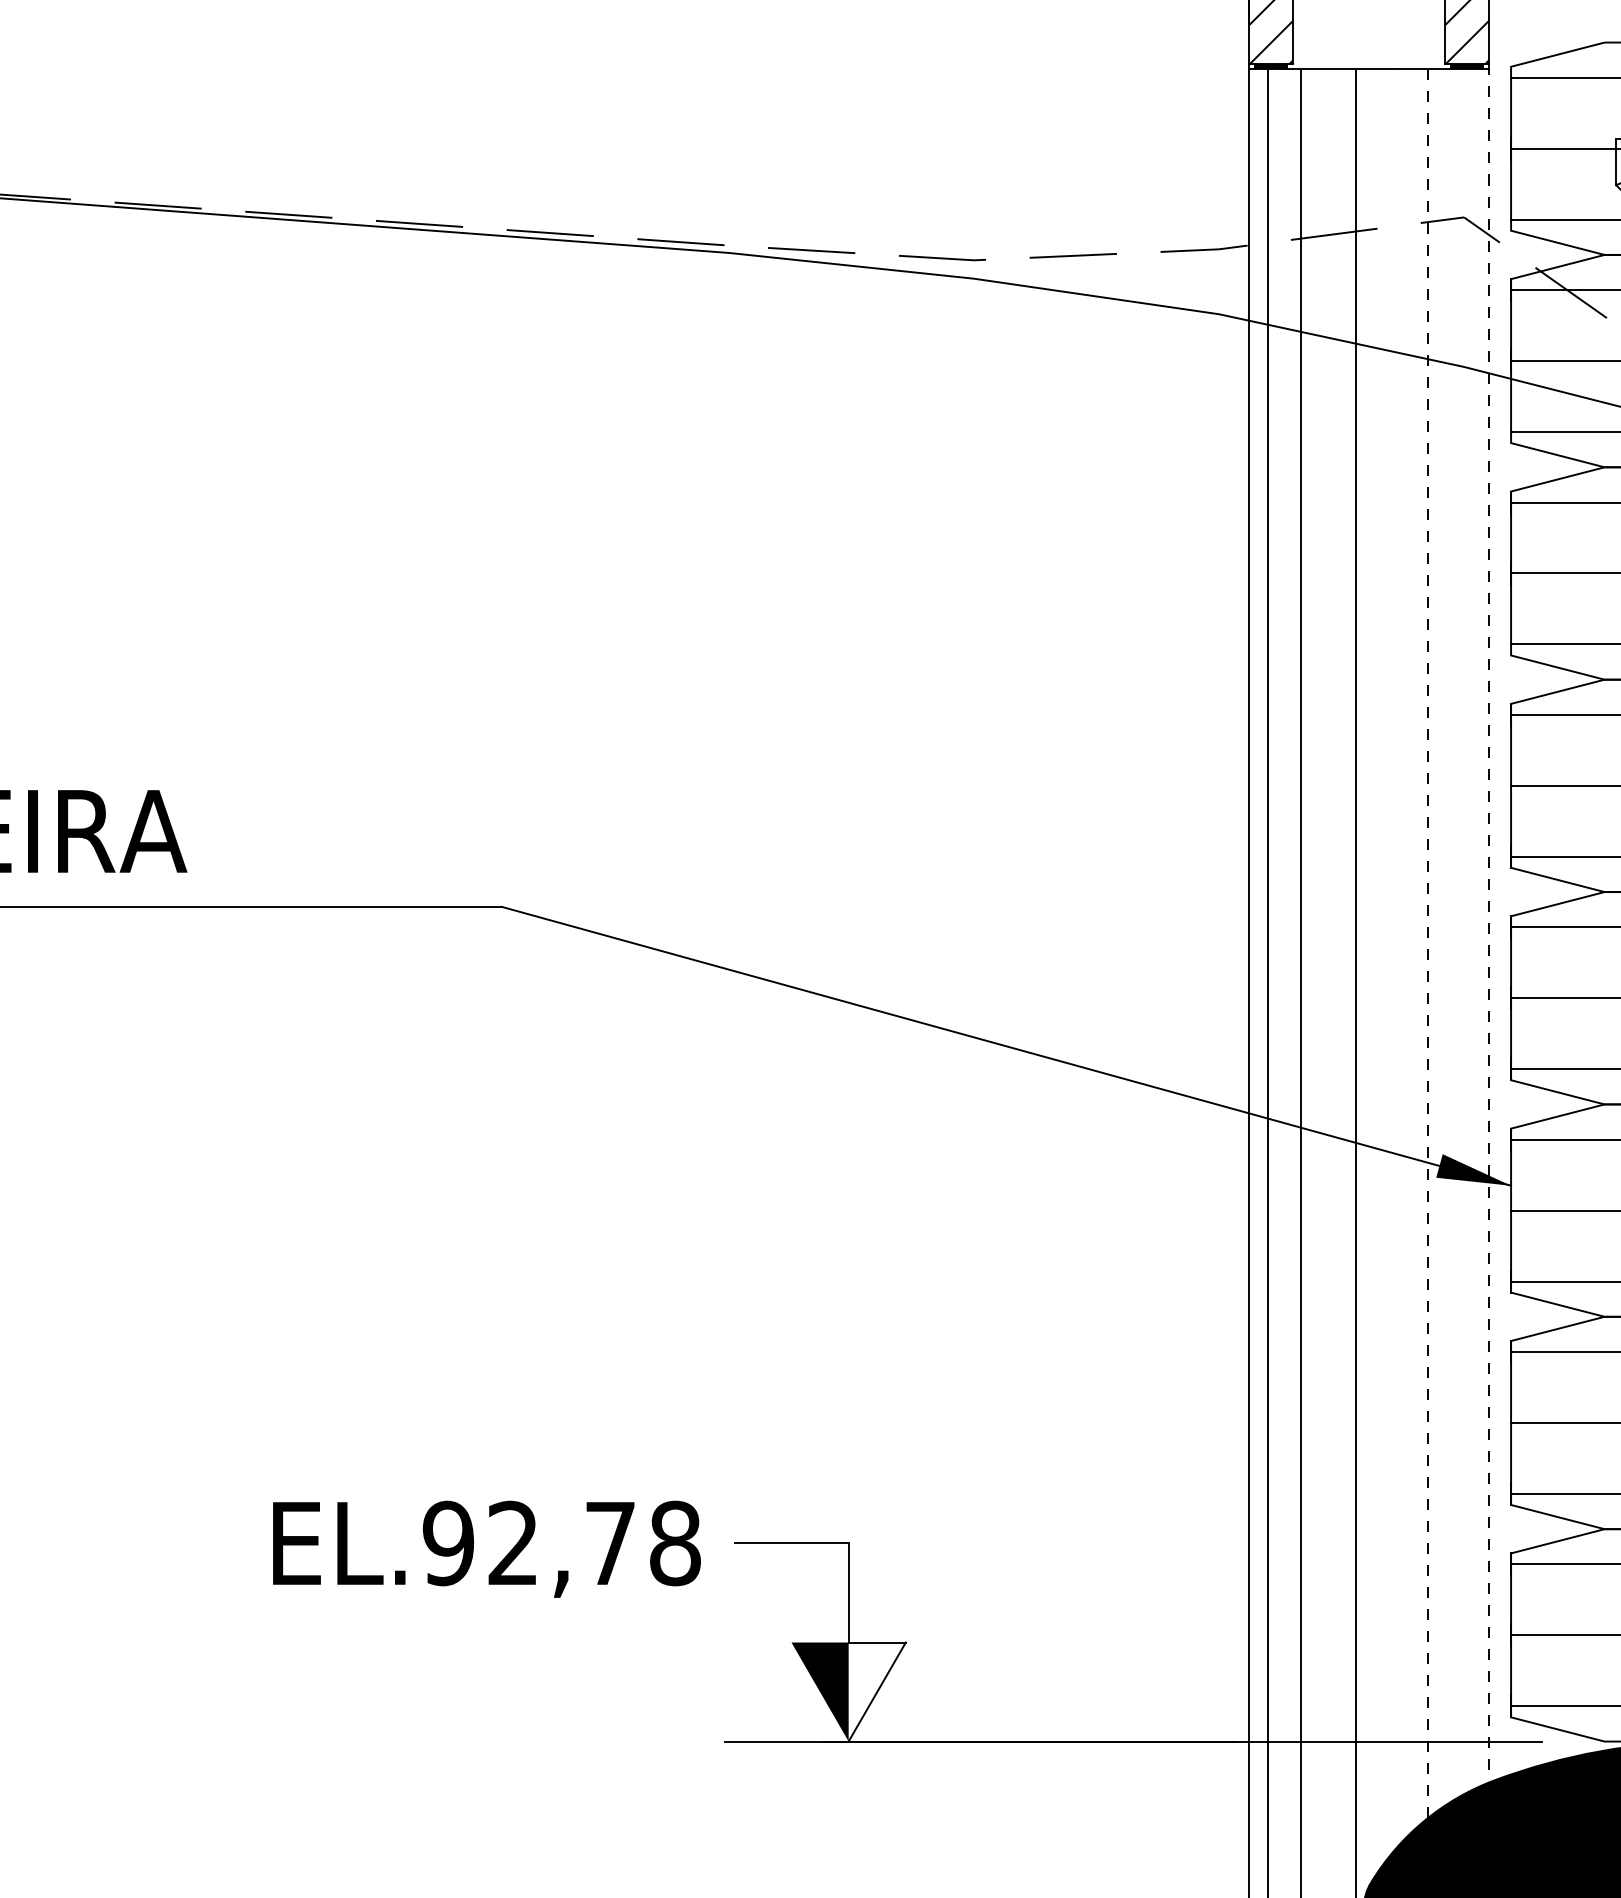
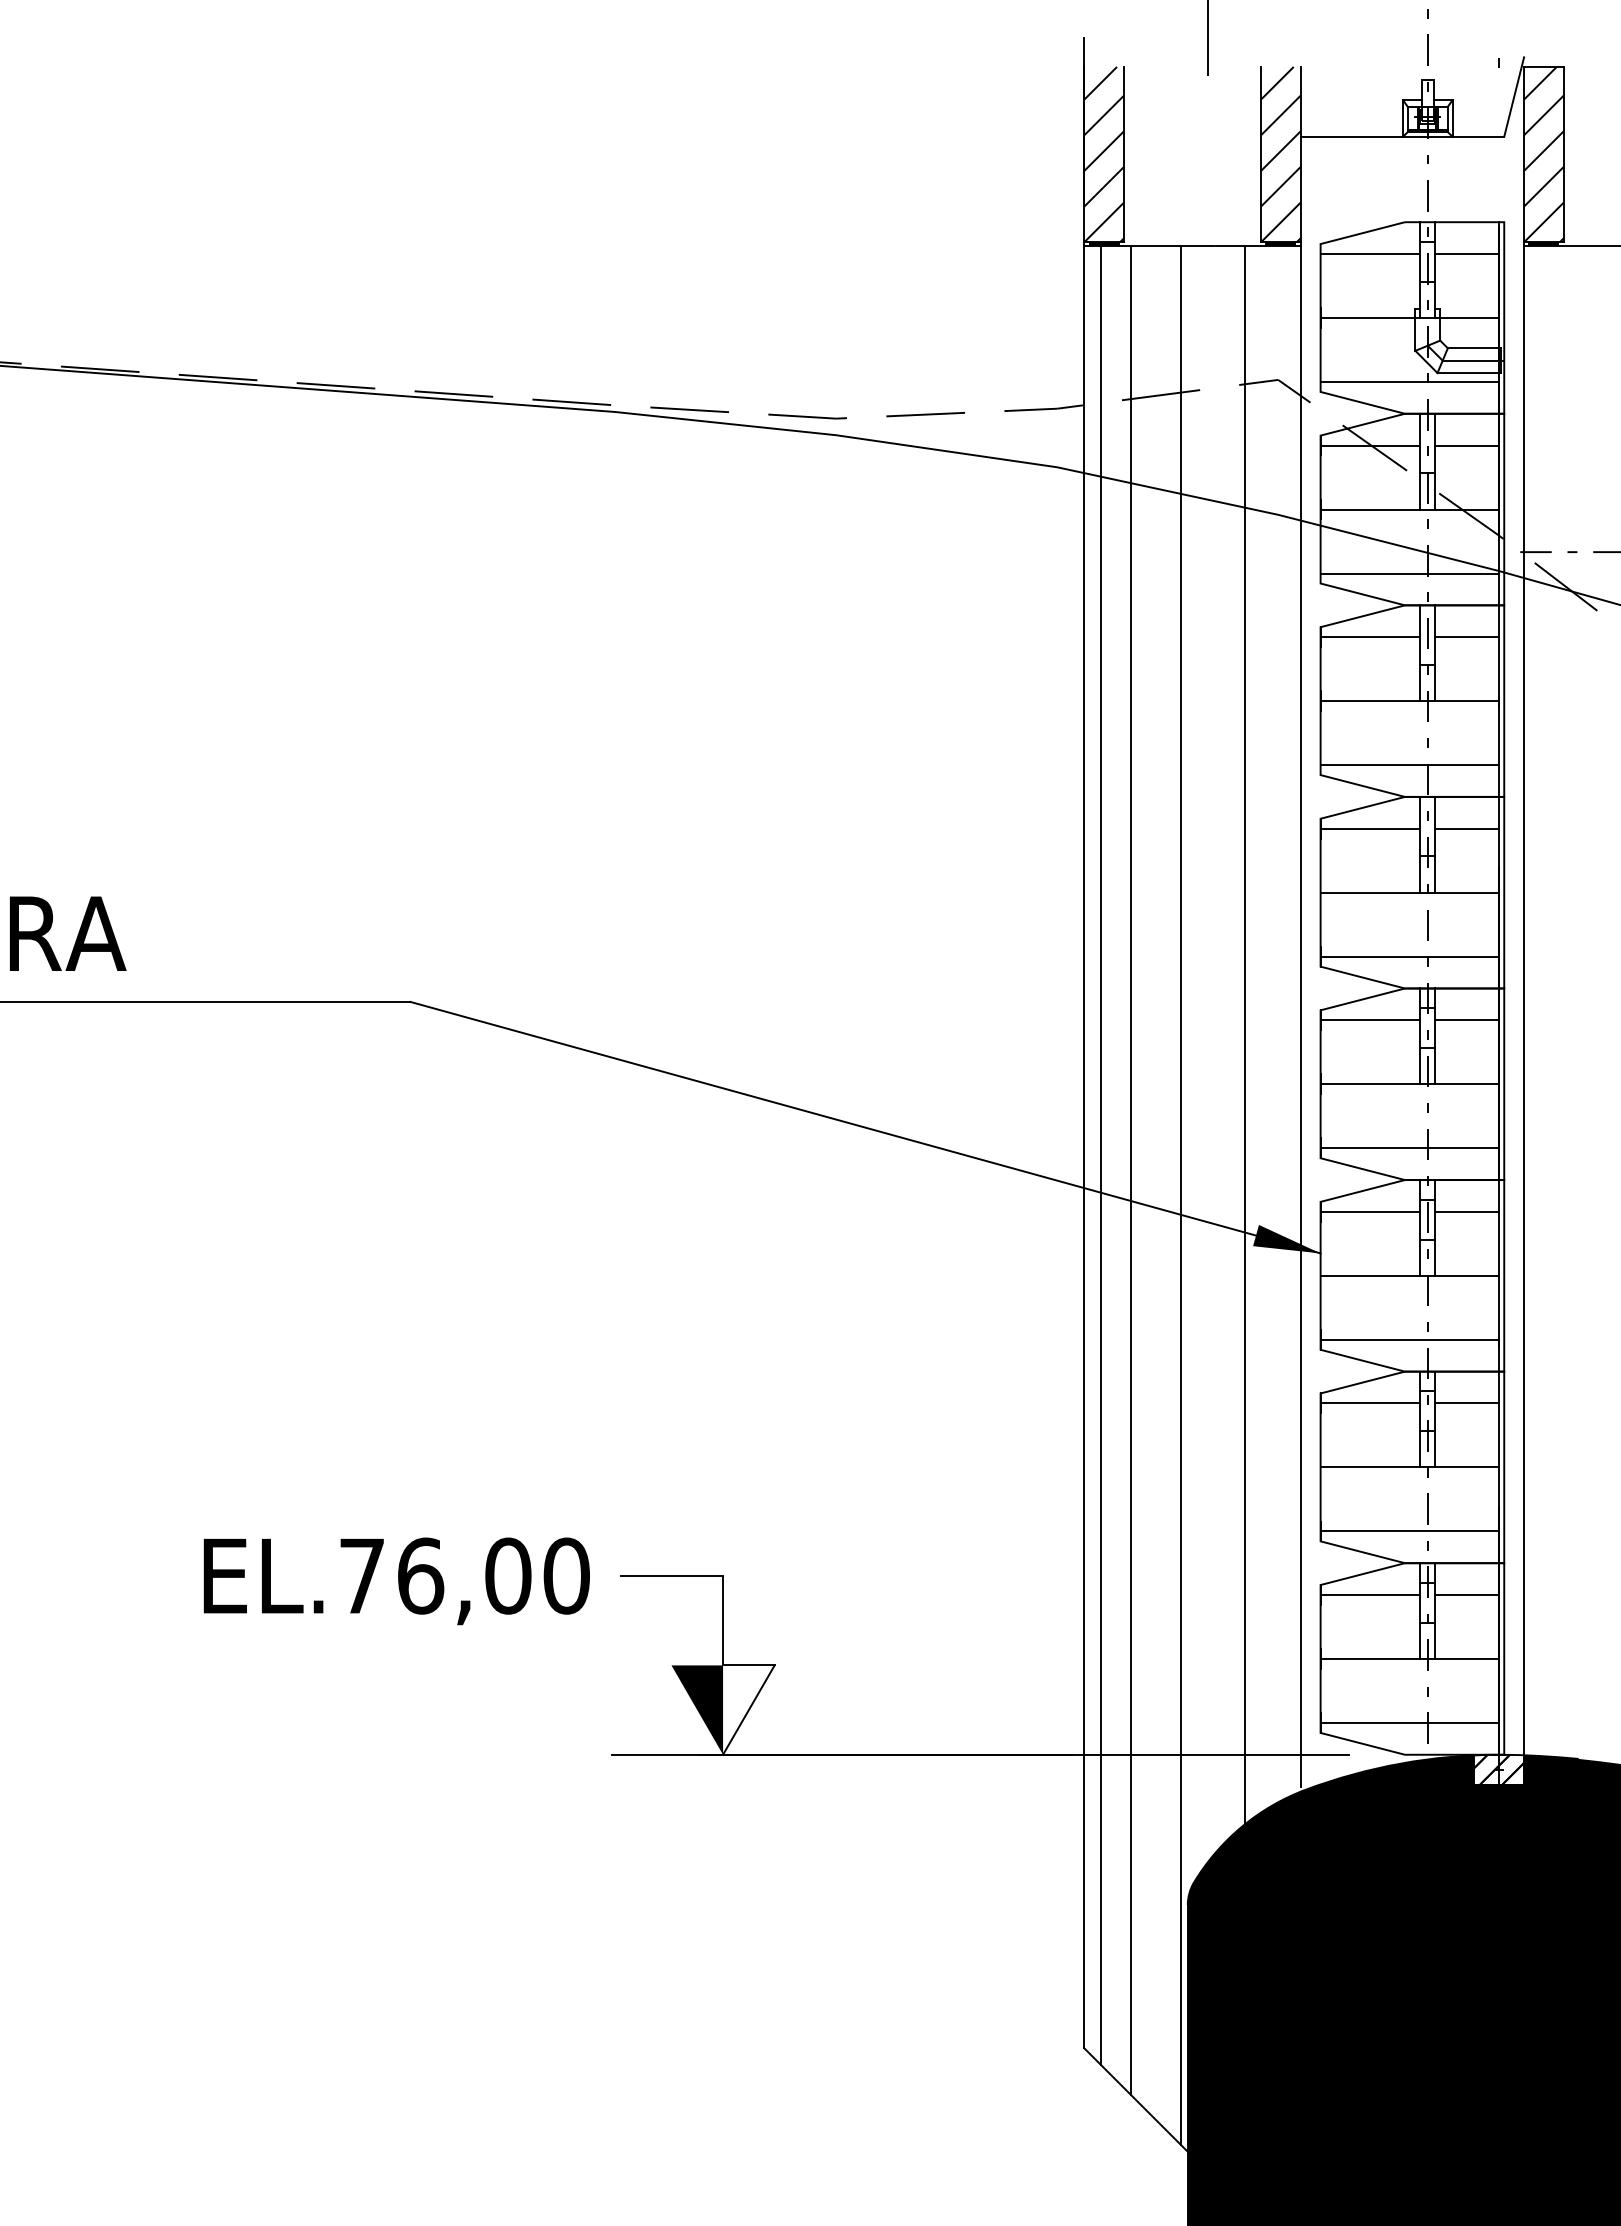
line: (1488, 920) -> (1300, 1014), dashed -> solid
line: (1427, 944) -> (1245, 1035), dashed -> solid
text: (562, 1542) -> (464, 1575), EL.92,78 -> EL.76,00

